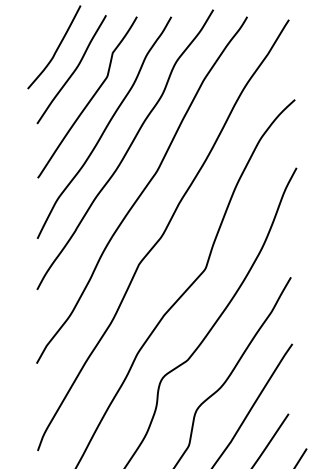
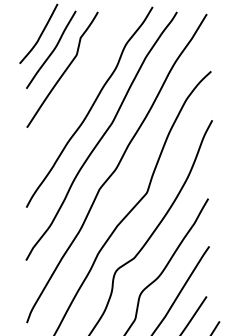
curve: (105, 127) -> (75, 91), removed

